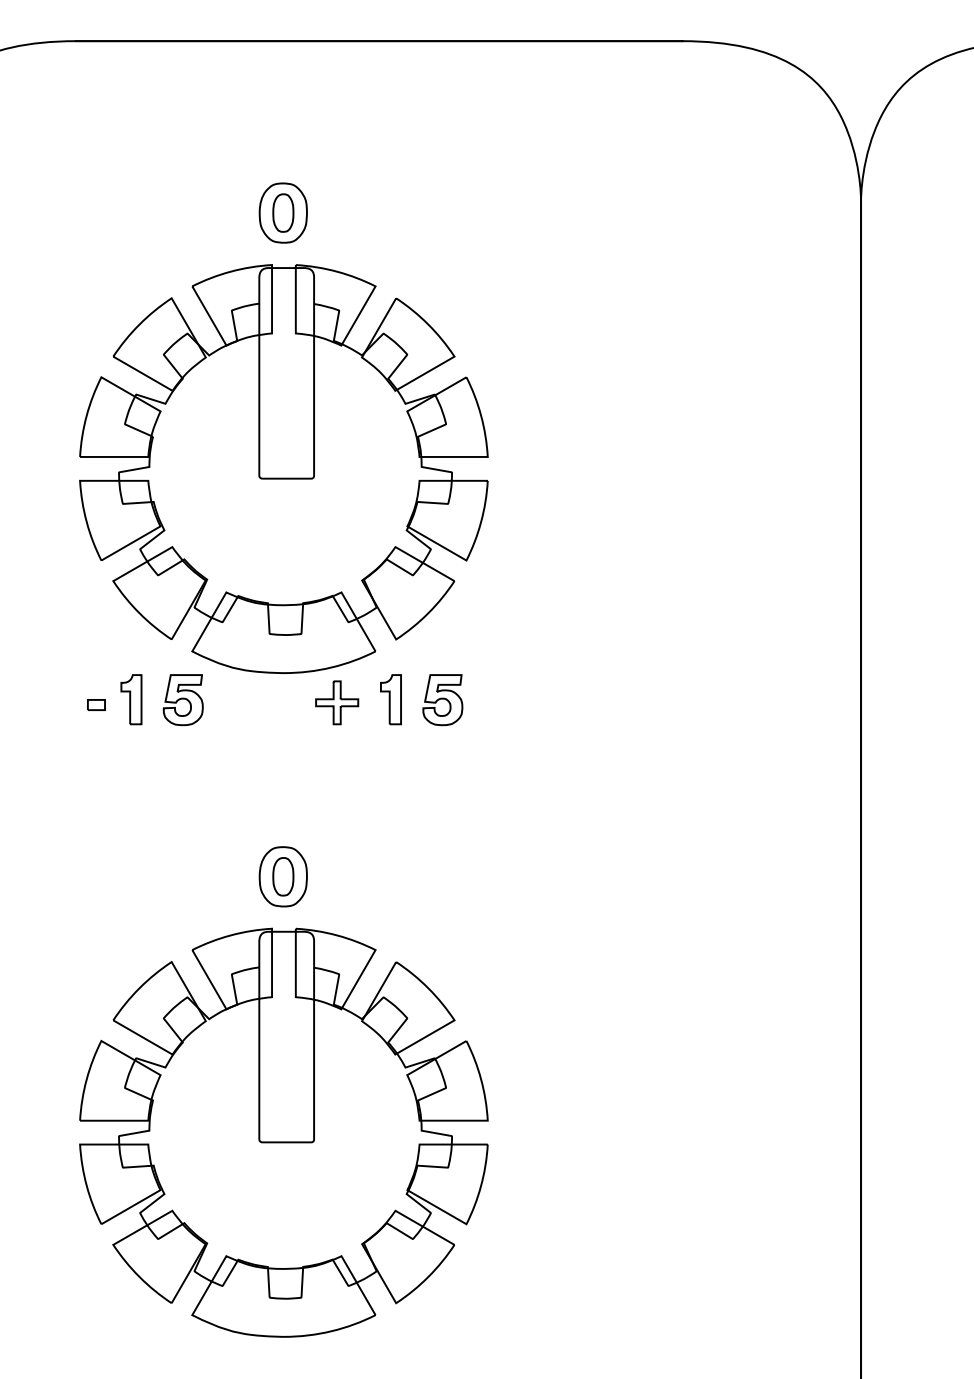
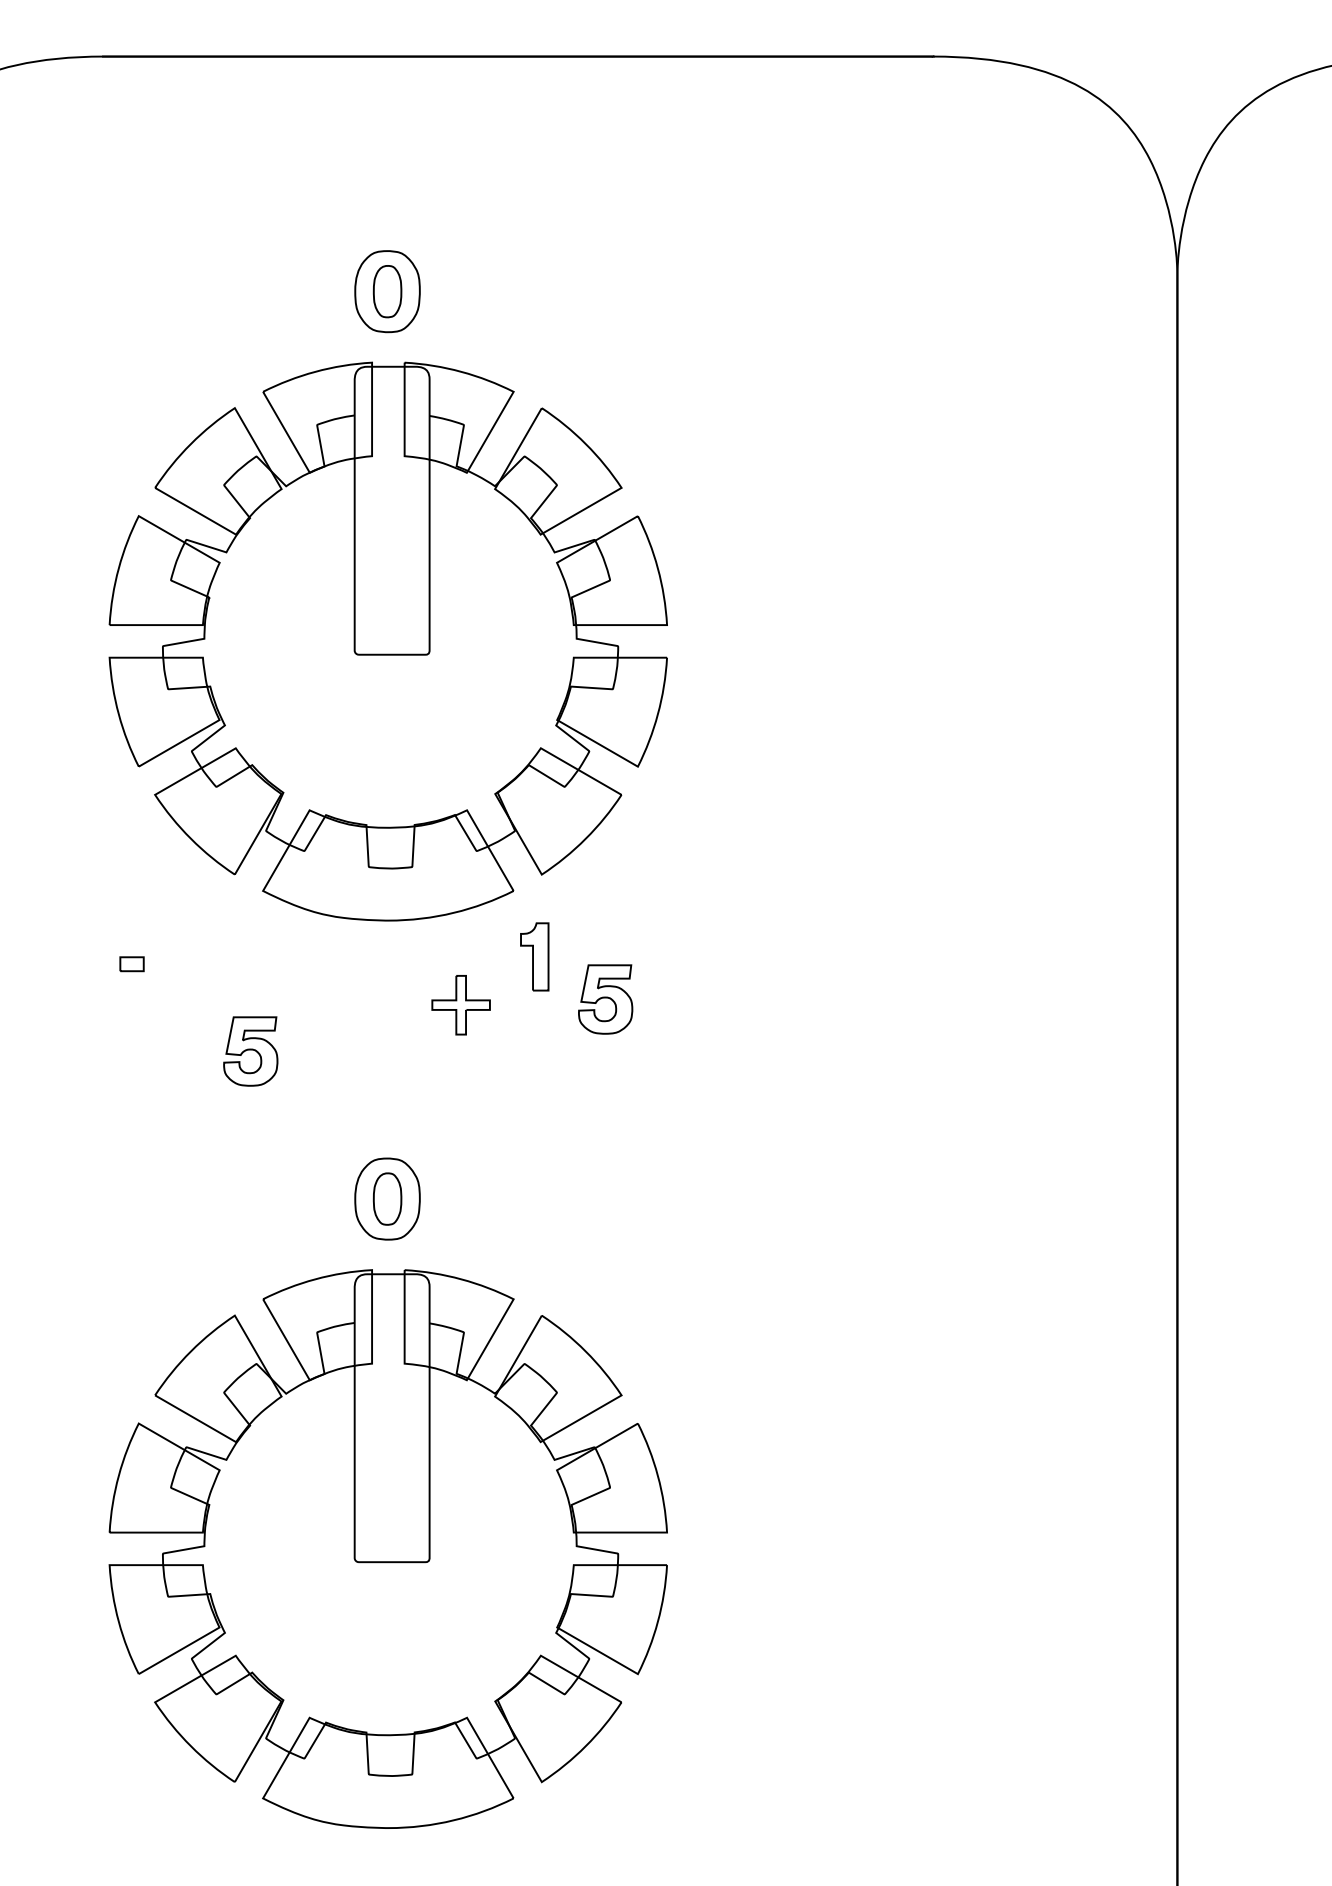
part: (131, 699) -> (179, 956), removed
part: (183, 700) -> (250, 1051), moved
part: (442, 700) -> (605, 999), moved
part: (336, 703) -> (460, 1005), moved

